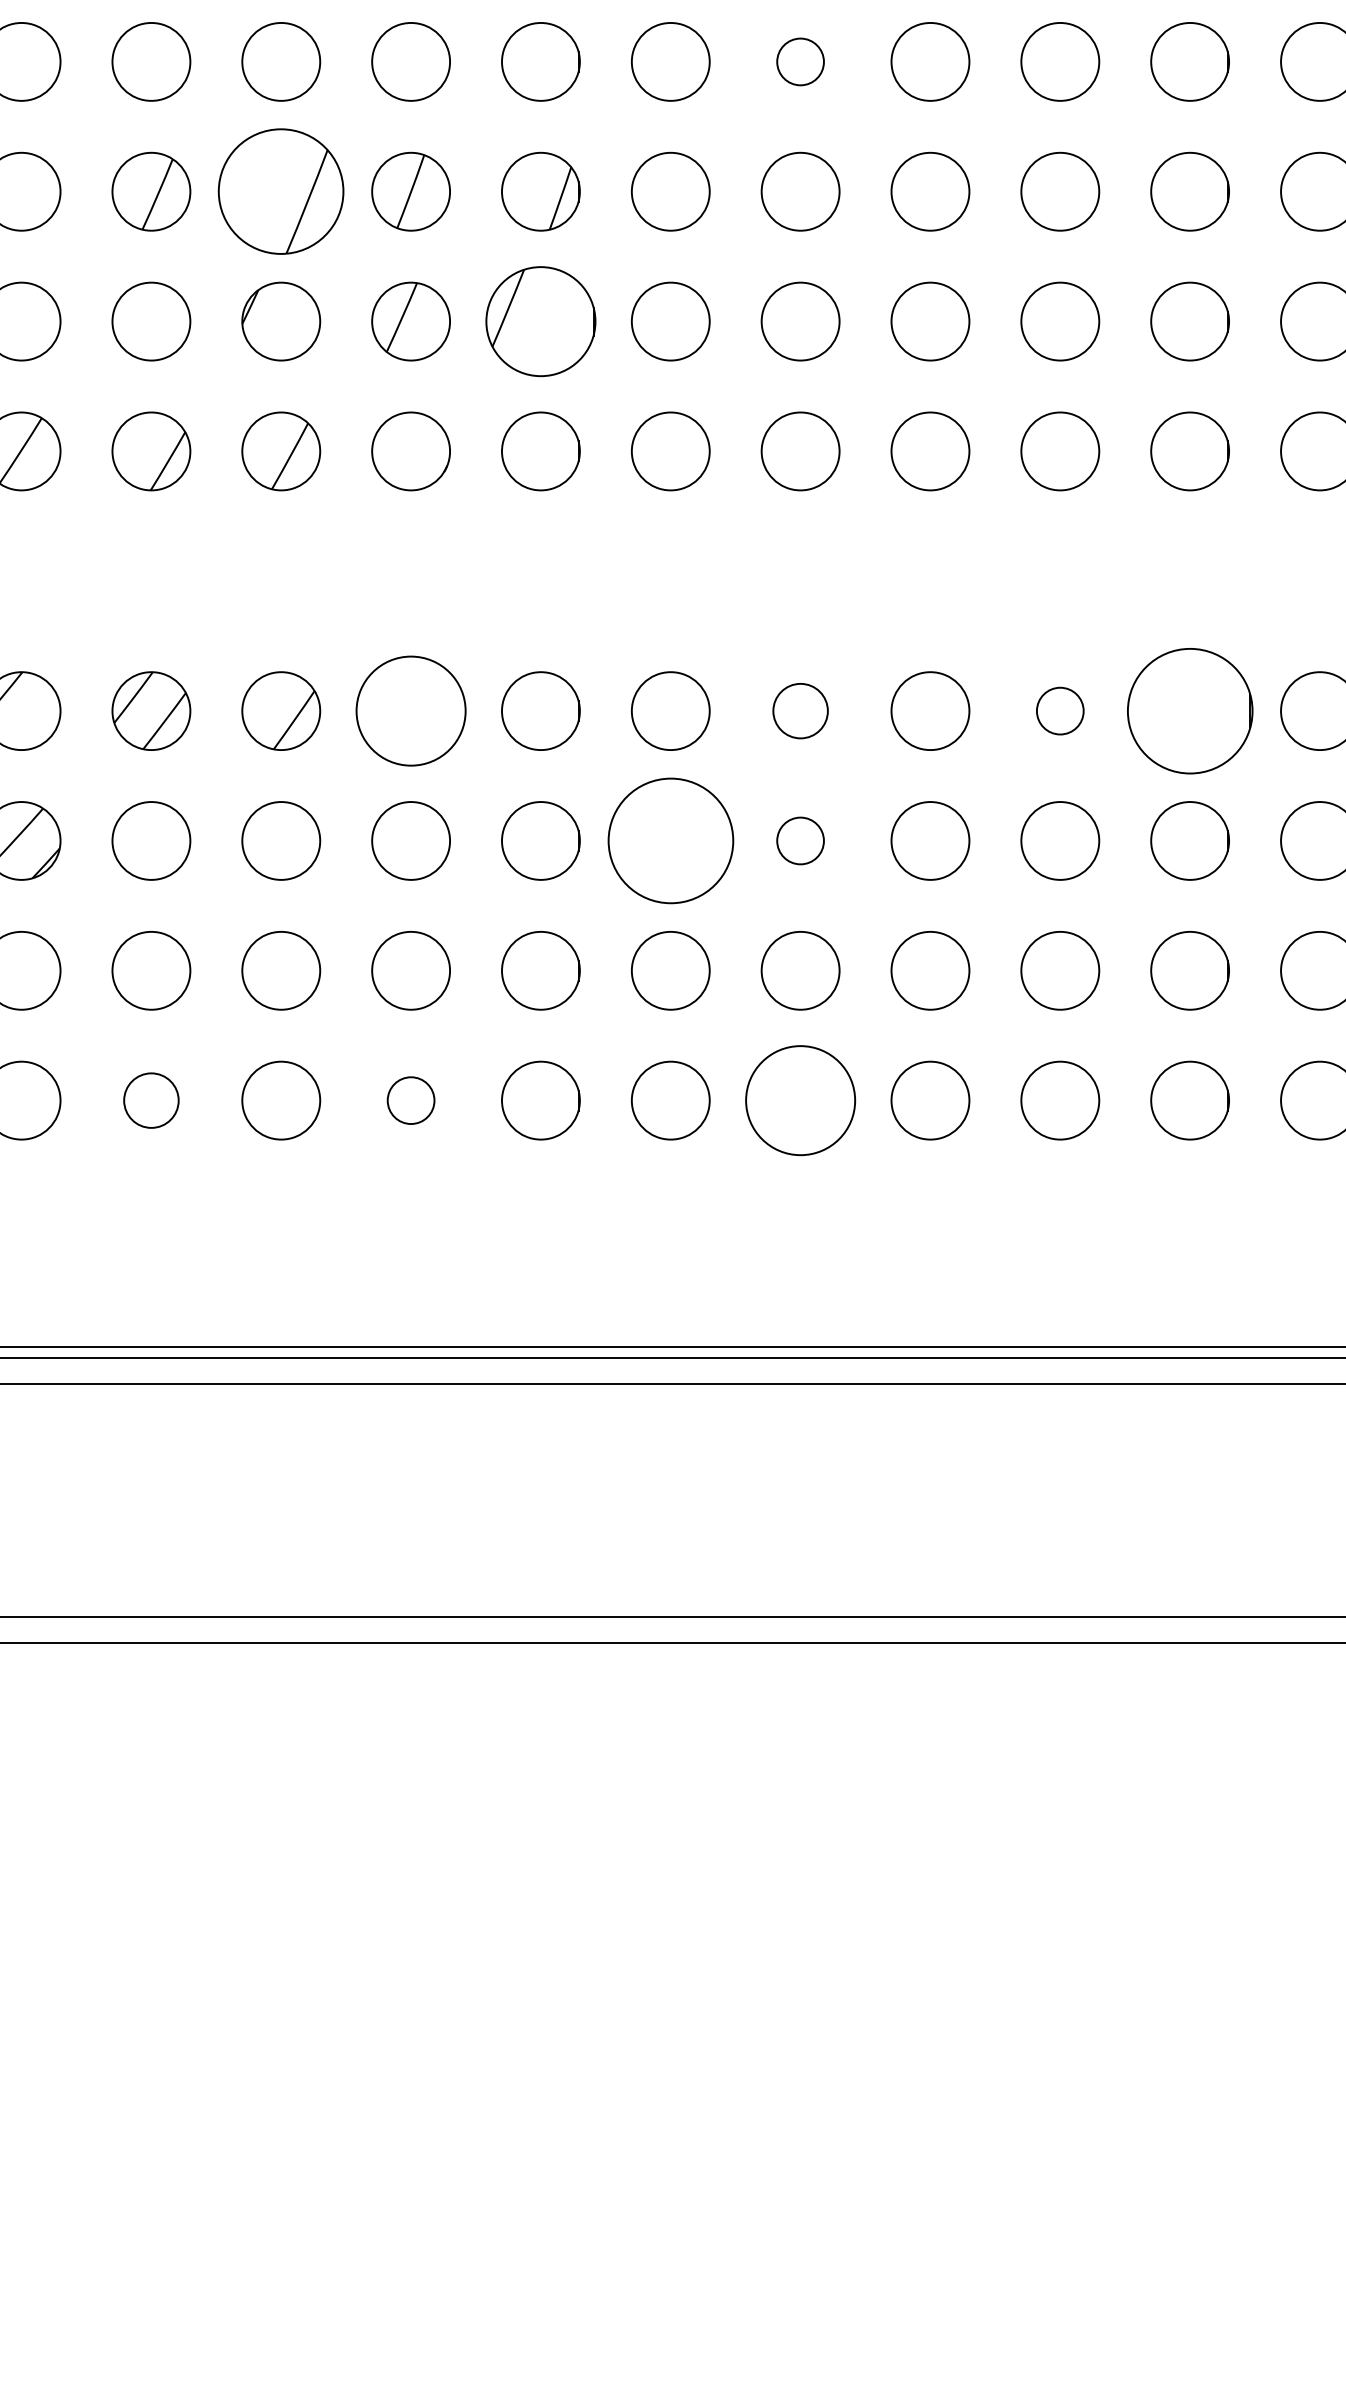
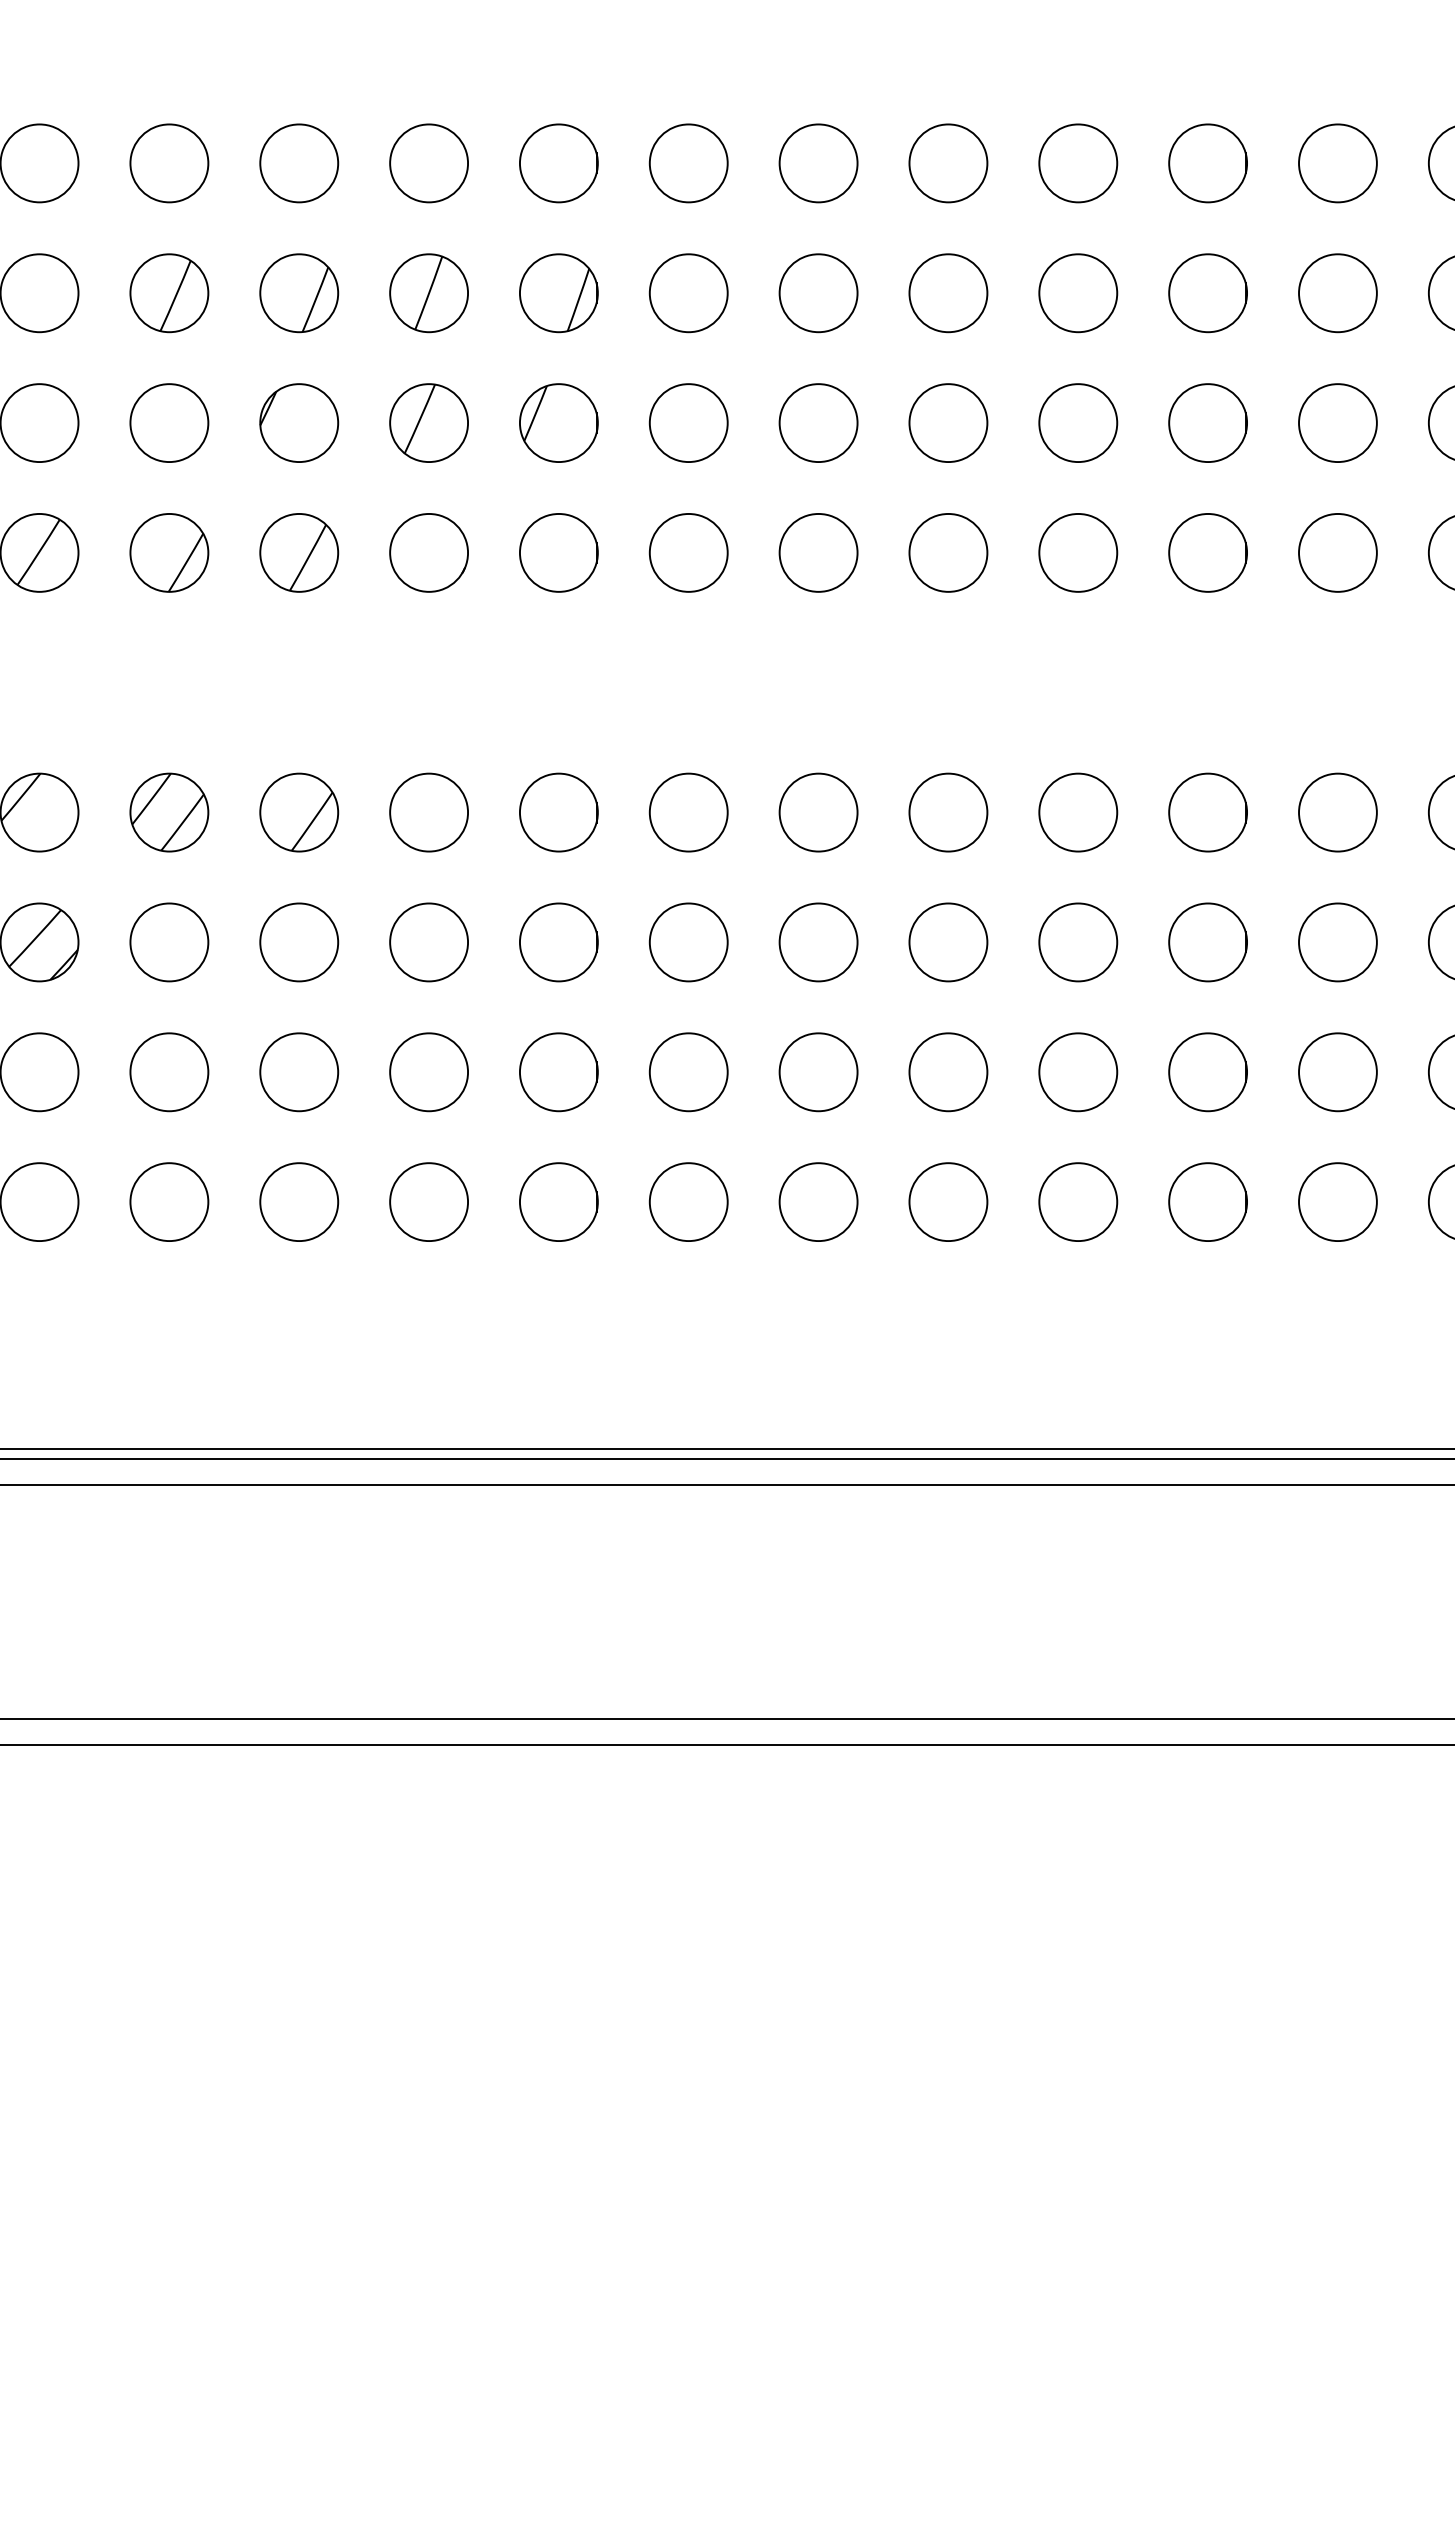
circle: (800, 62) -> (818, 163), size x1.67
part: (281, 192) -> (299, 293), size x0.62
part: (540, 321) -> (558, 422), size x0.71
circle: (411, 711) -> (429, 812), size x0.71
circle: (800, 711) -> (818, 812), size x1.43
circle: (1060, 711) -> (1078, 812), size x1.67
part: (1189, 711) -> (1207, 812), size x0.62
circle: (670, 841) -> (688, 942), size x0.62
circle: (800, 841) -> (818, 942), size x1.67
circle: (151, 1101) -> (169, 1202), size x1.43
circle: (411, 1101) -> (429, 1202), size x1.67
circle: (800, 1101) -> (818, 1202), size x0.71

